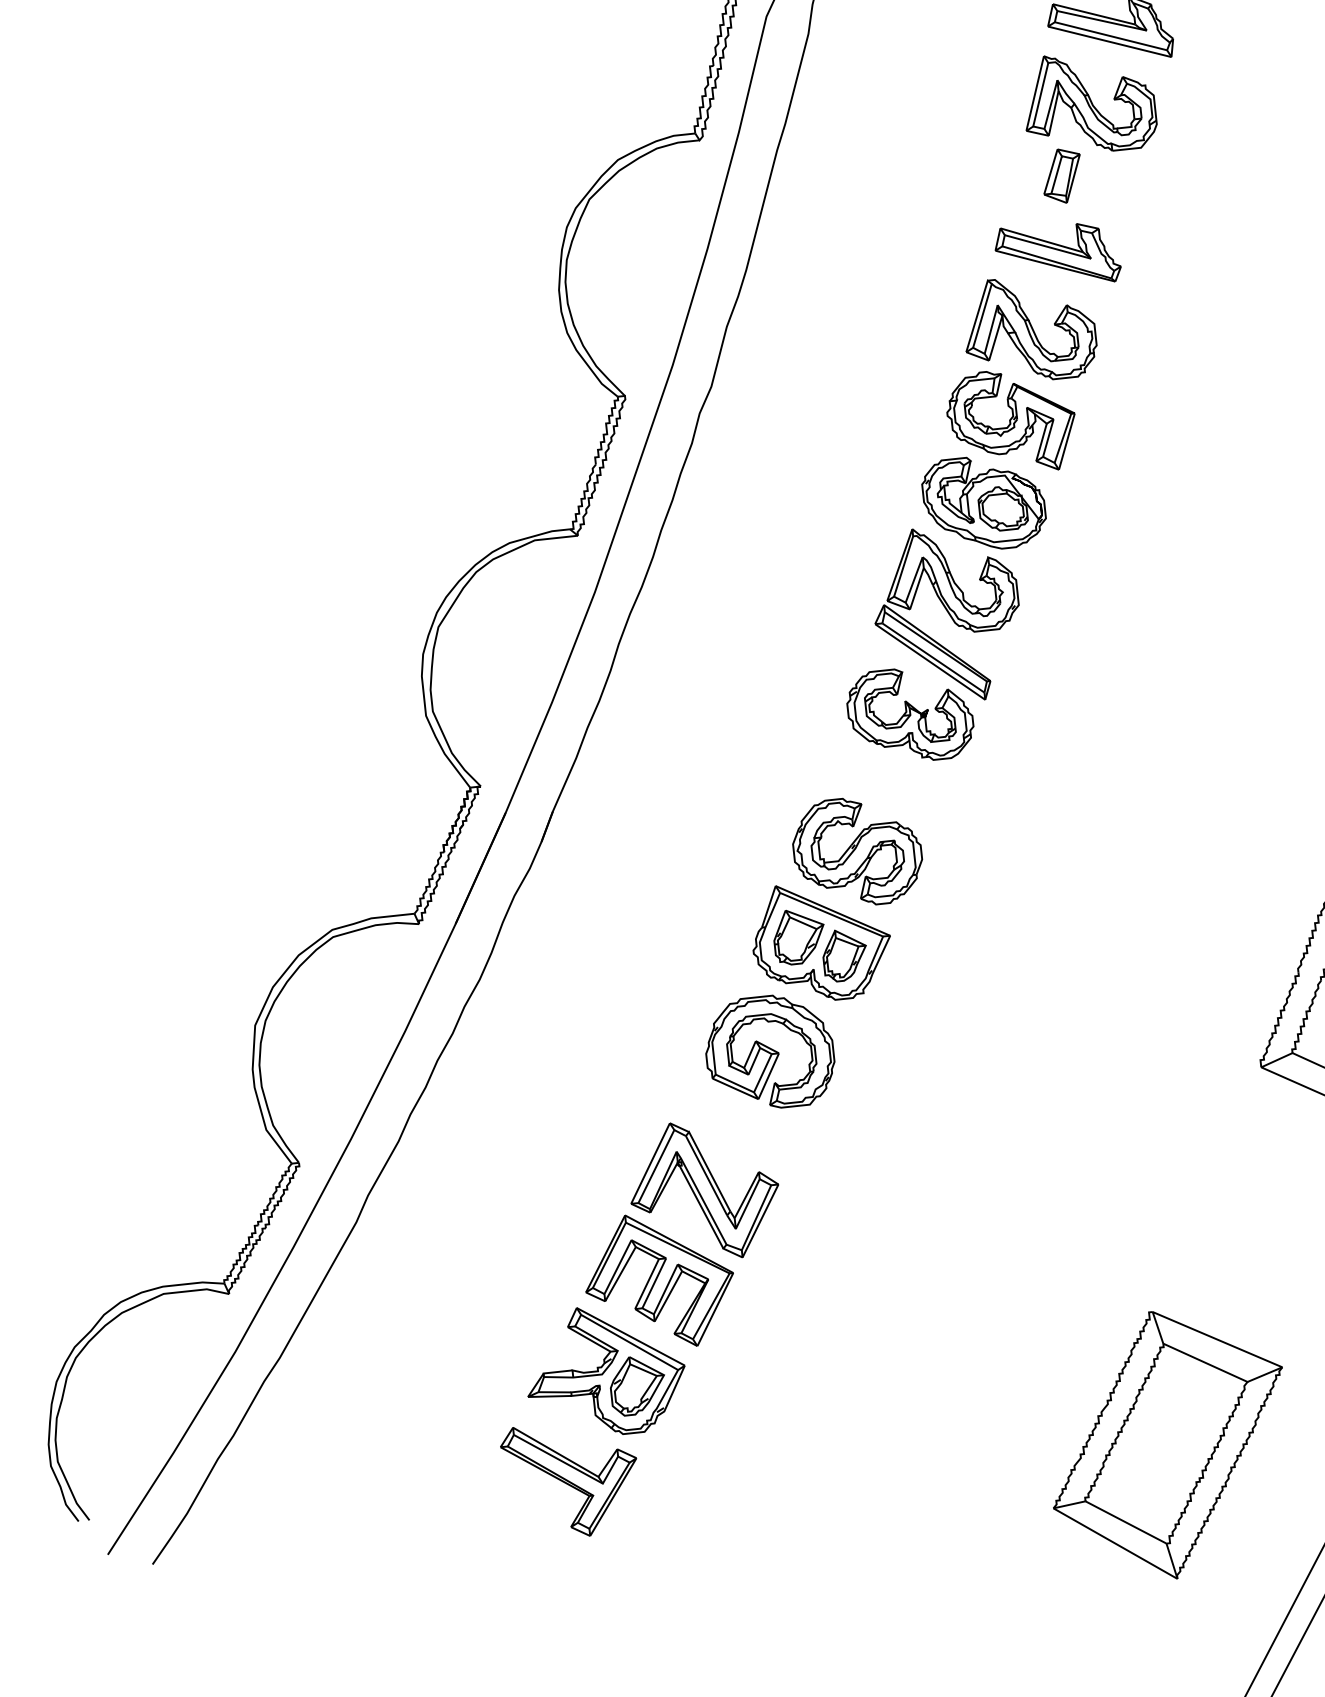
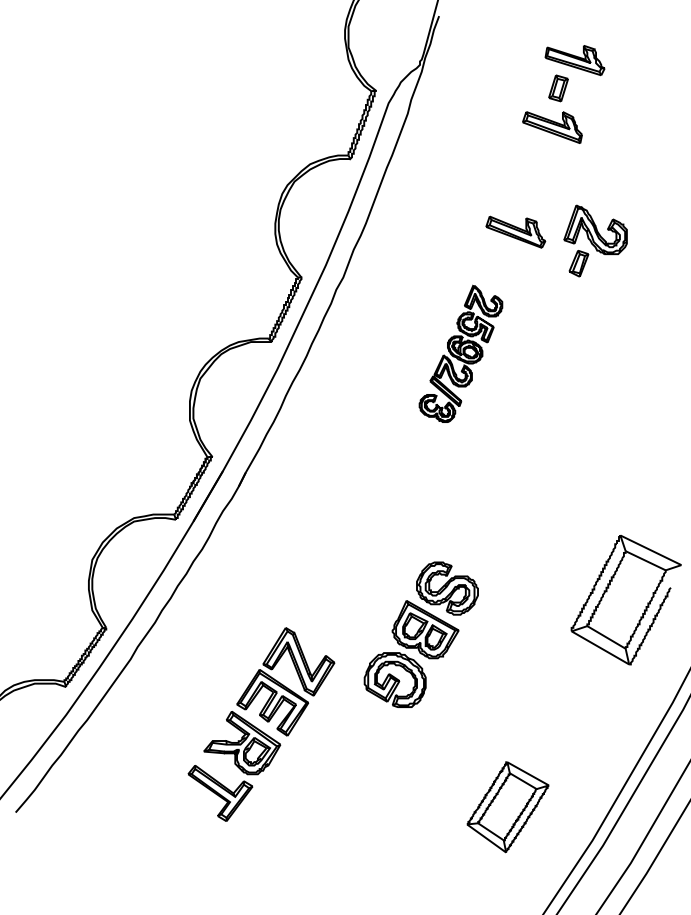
part: (1091, 124) -> (595, 240), moved
part: (970, 517) -> (460, 353), size x0.6
part: (811, 952) -> (420, 634), moved
part: (1167, 1445) -> (507, 807), size x0.7

